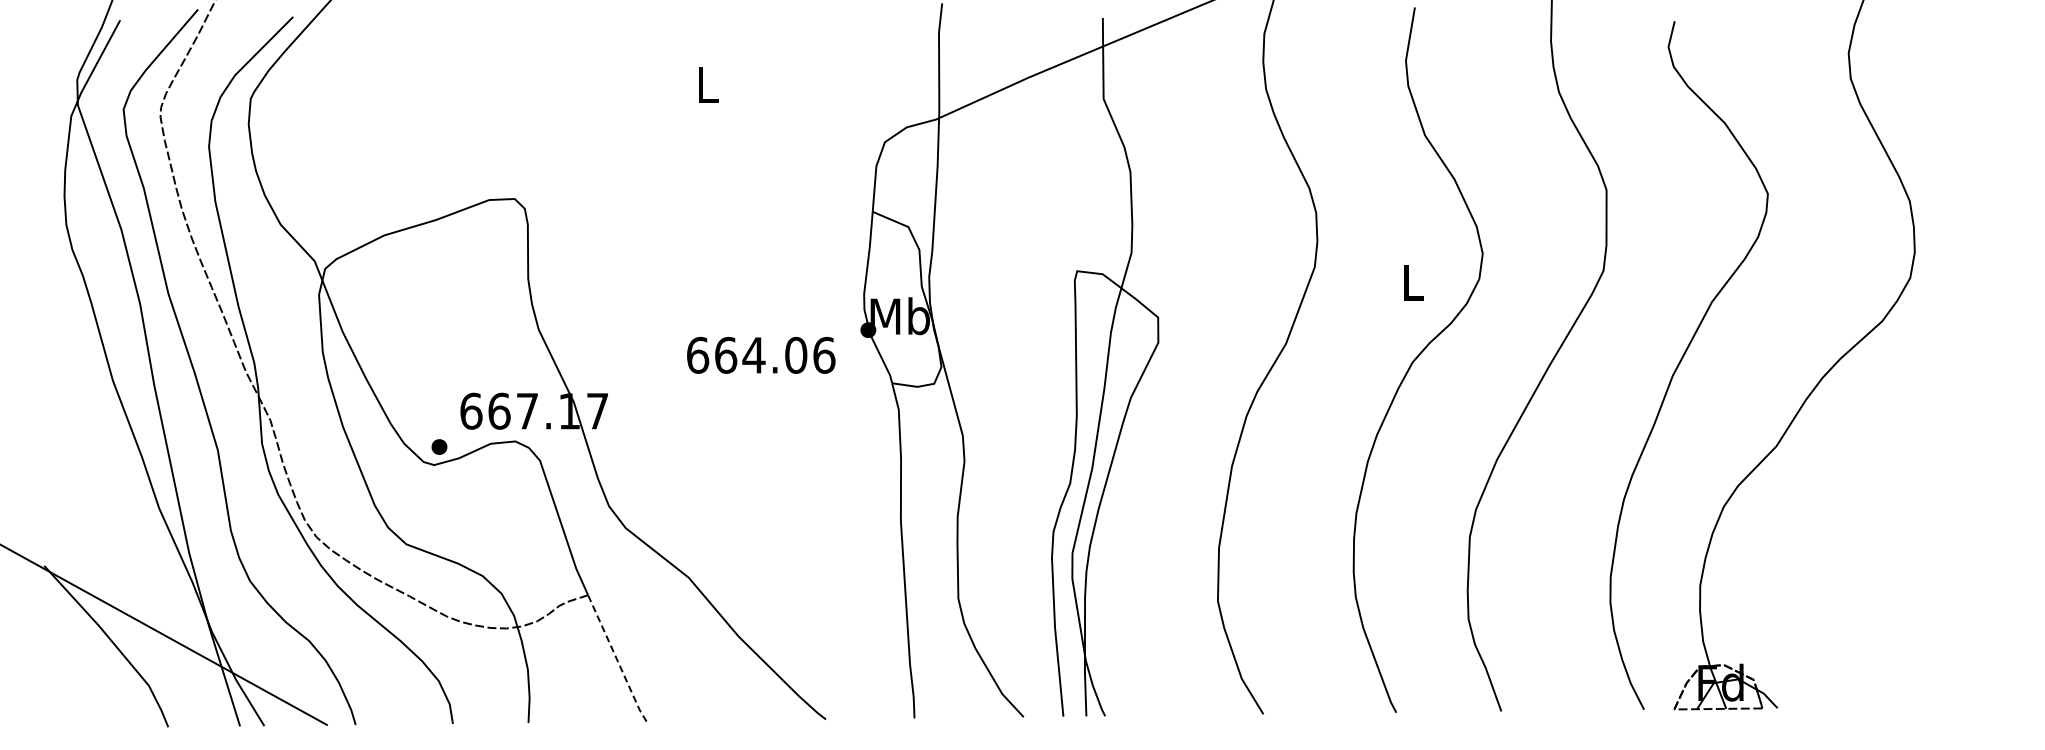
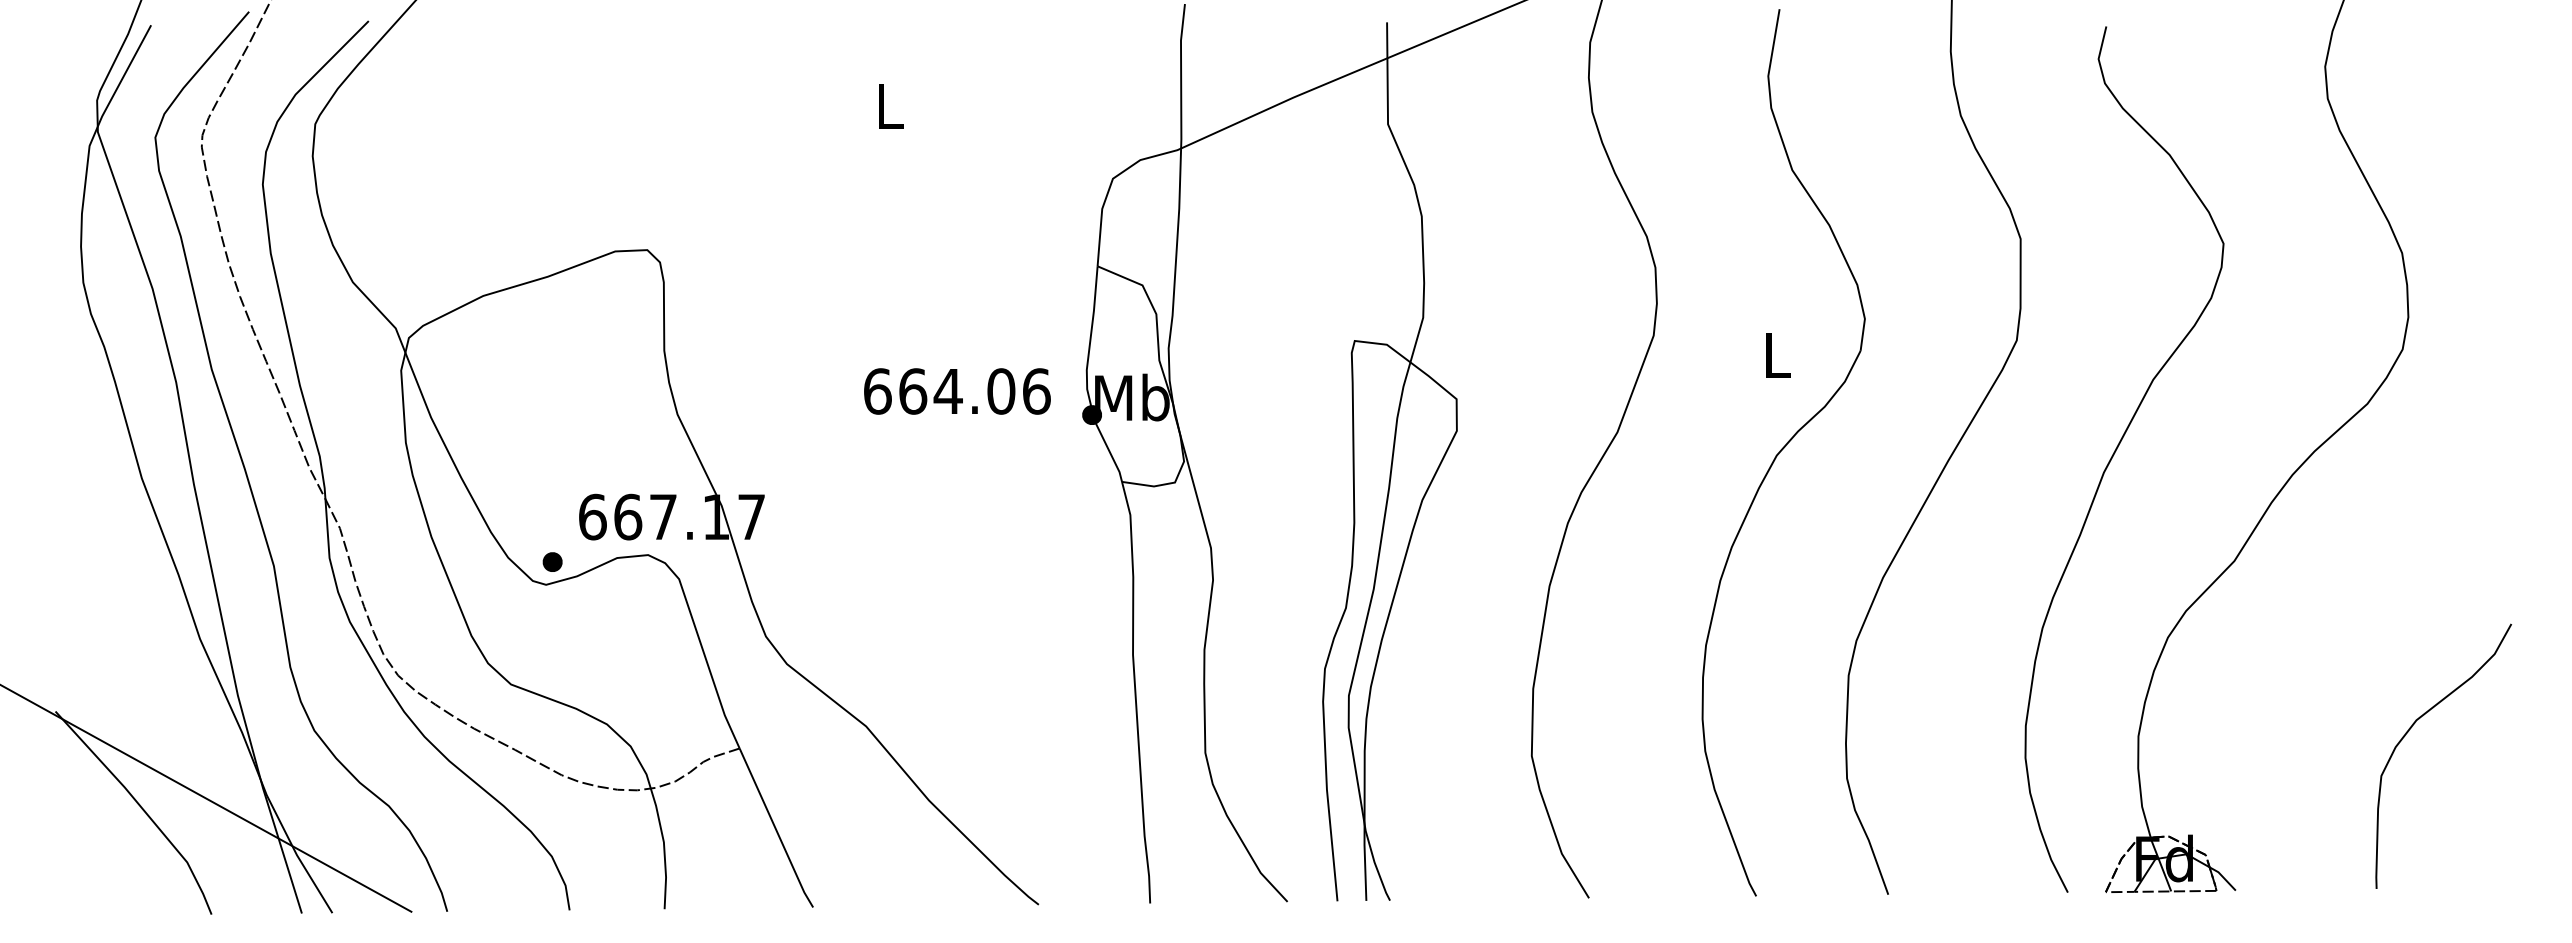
text: (761, 354) -> (957, 390), moved
curve: (1918, 578) -> (2412, 727), added
line: (616, 658) -> (775, 828), dashed -> solid

